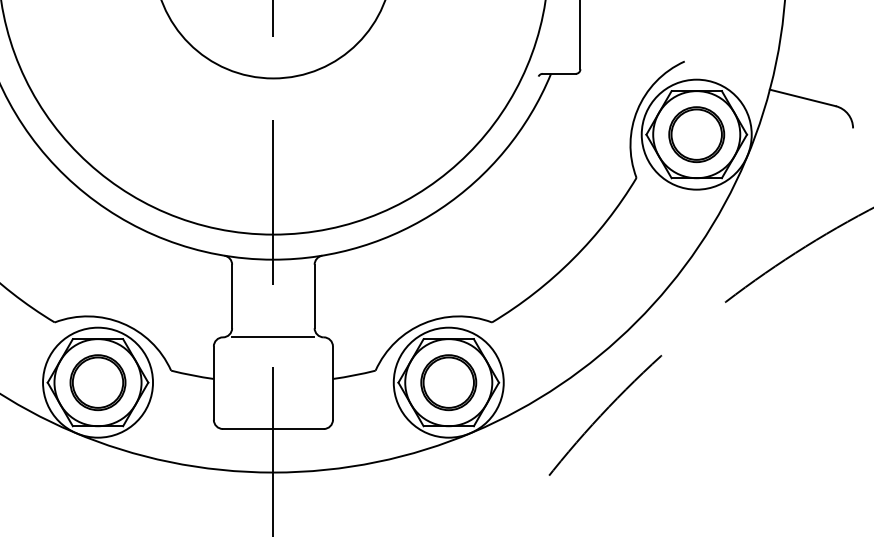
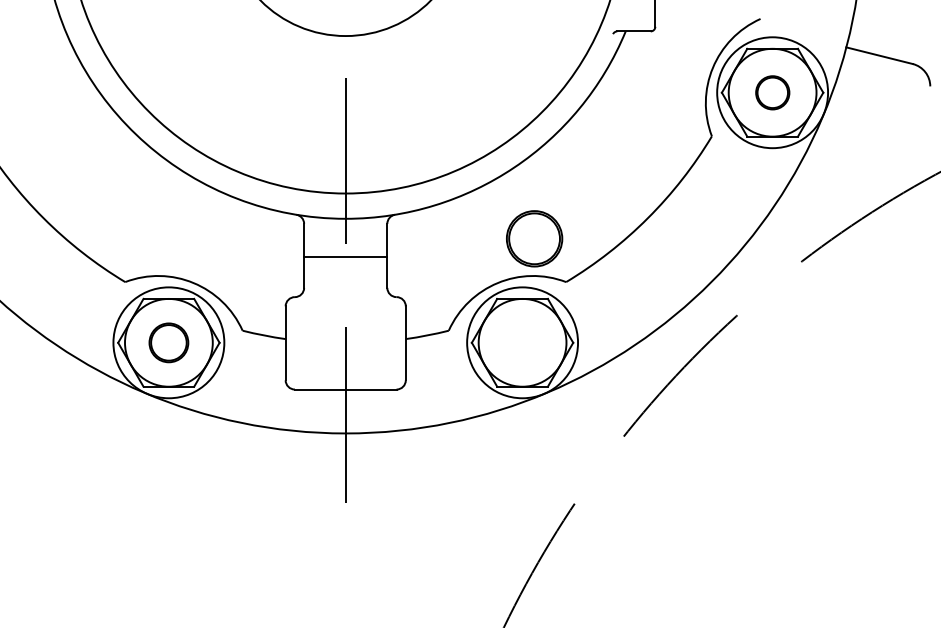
part: (696, 134) -> (772, 92), size x0.6
line: (272, 337) -> (344, 257), moved
part: (97, 382) -> (168, 342), size x0.7
part: (448, 382) -> (534, 238), moved

